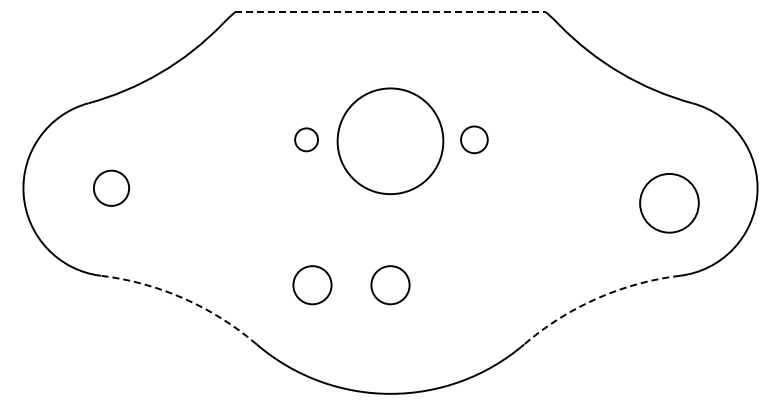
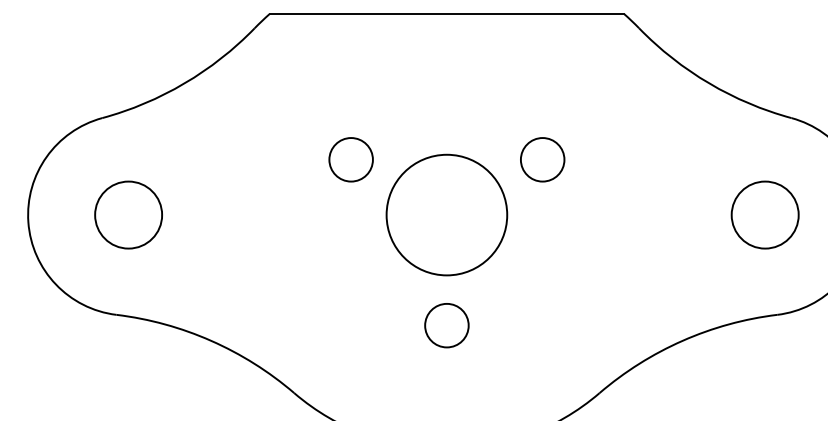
line: (390, 12) -> (446, 14), dashed -> solid
circle: (306, 139) -> (351, 159), size x1.67
circle: (474, 139) -> (542, 159), size x1.43
circle: (390, 141) -> (446, 215), moved
circle: (111, 187) -> (128, 214), size x1.67
circle: (669, 203) -> (765, 215), moved
circle: (312, 285) -> (357, 325), removed
arc: (183, 298) -> (210, 340), dashed -> solid
arc: (597, 298) -> (683, 340), dashed -> solid

